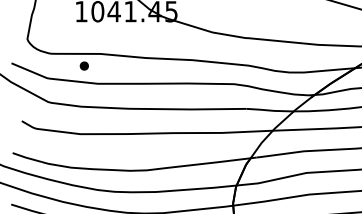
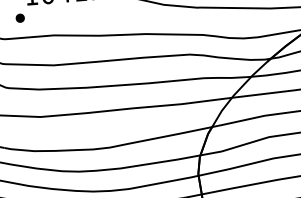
part: (83, 65) -> (19, 17), moved

